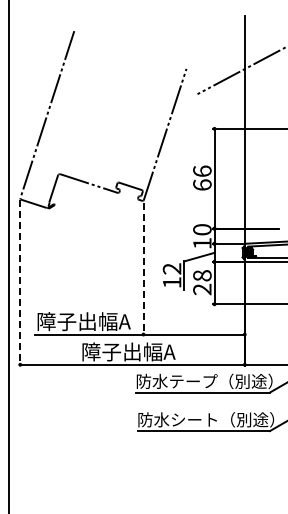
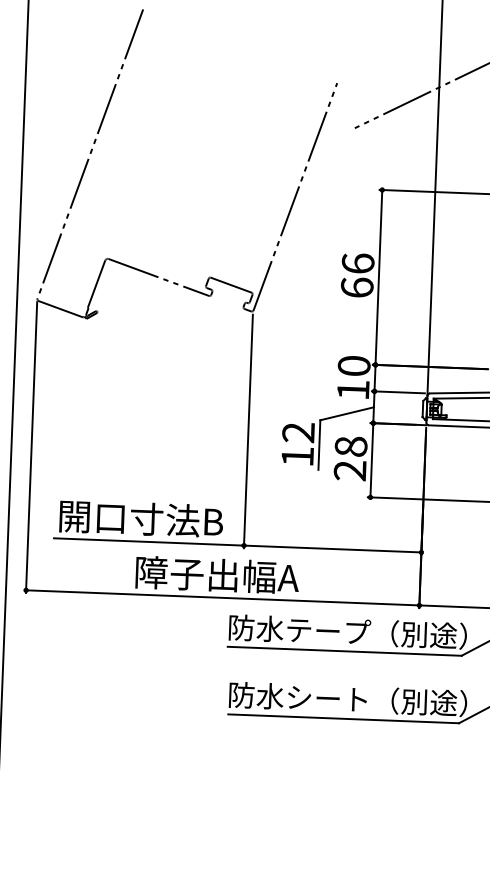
line: (143, 269) -> (248, 431), dashed -> solid
line: (20, 283) -> (31, 447), dashed -> solid
text: (84, 321) -> (141, 518), 障子出幅A -> 開口寸法B

